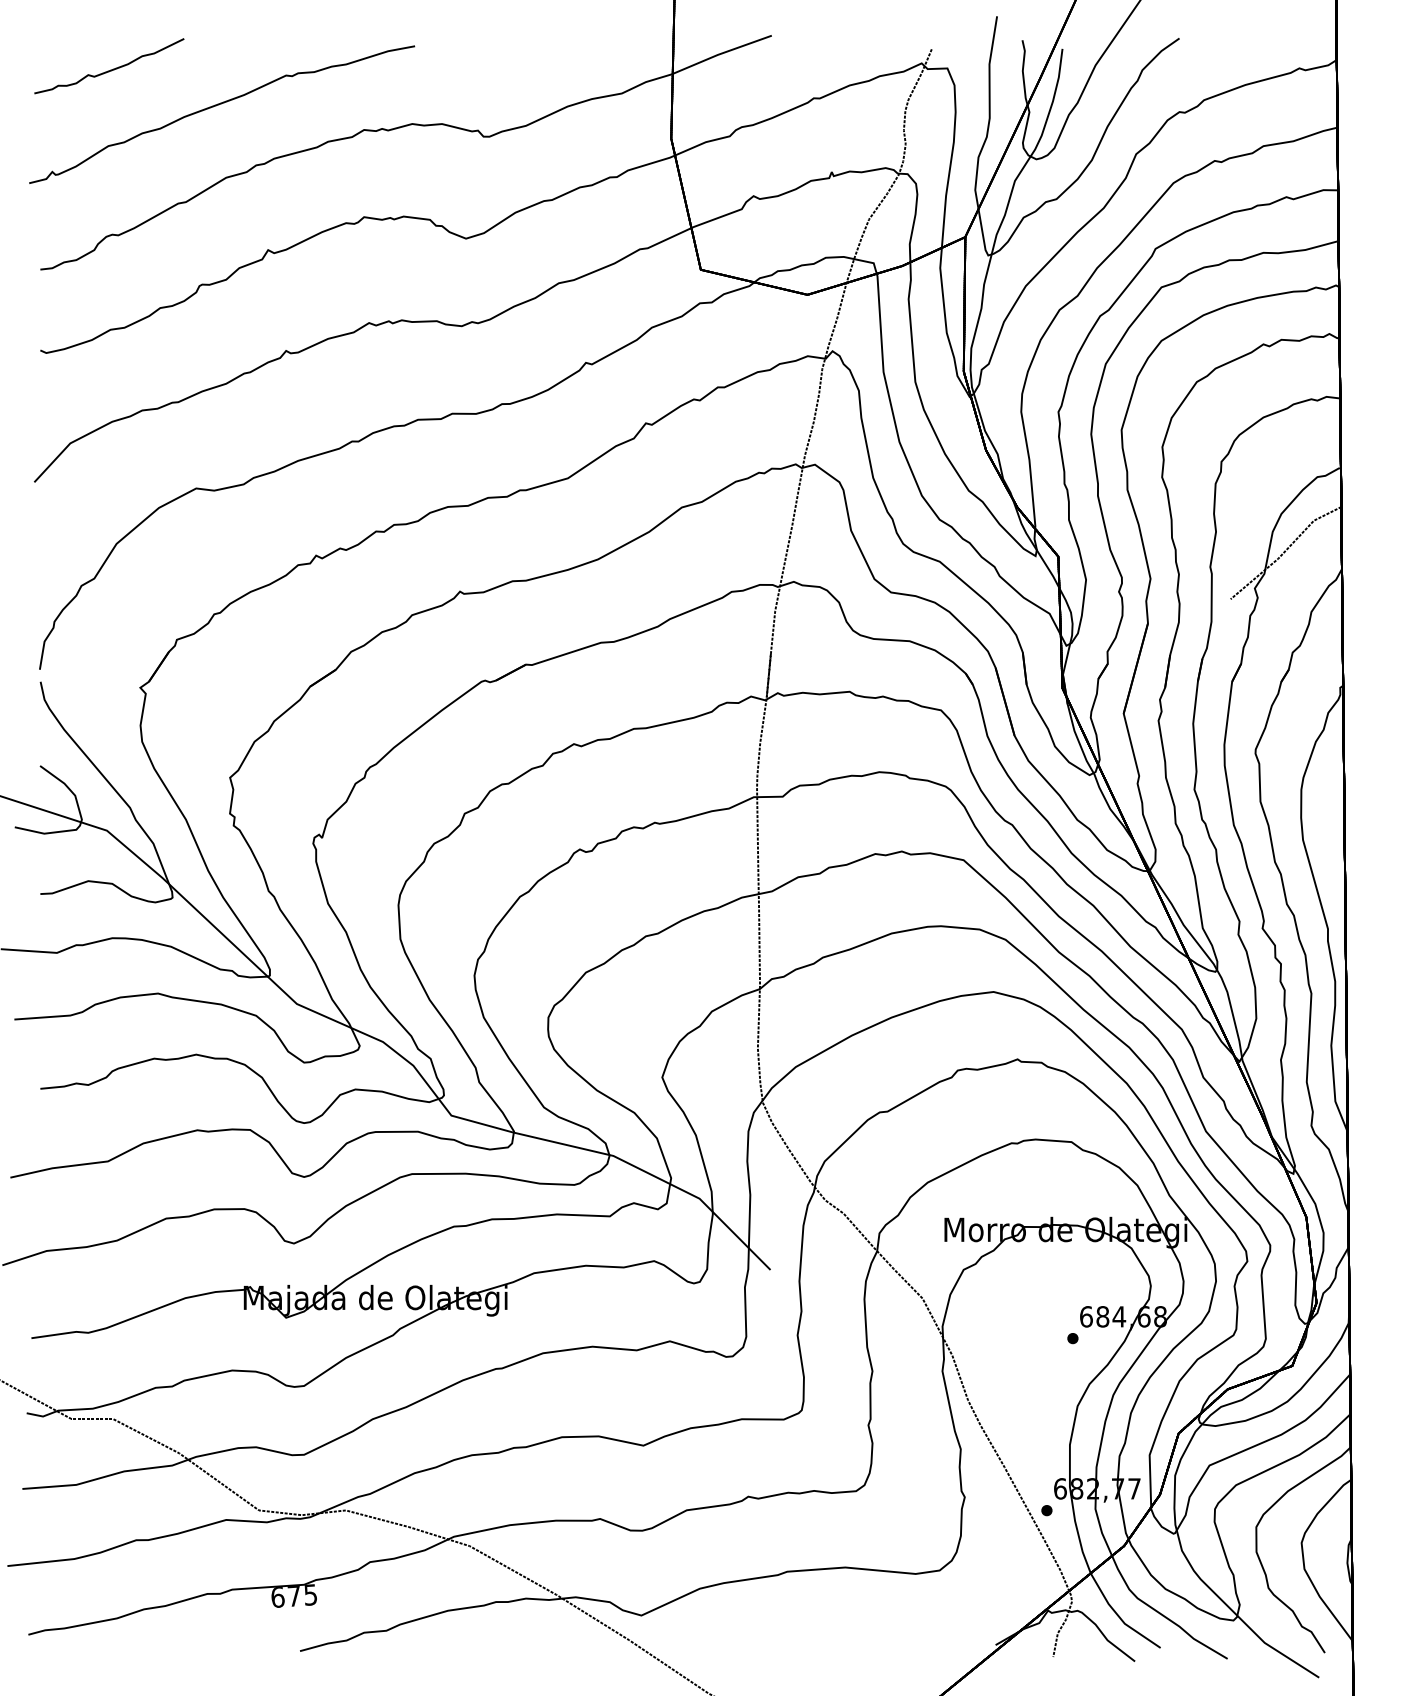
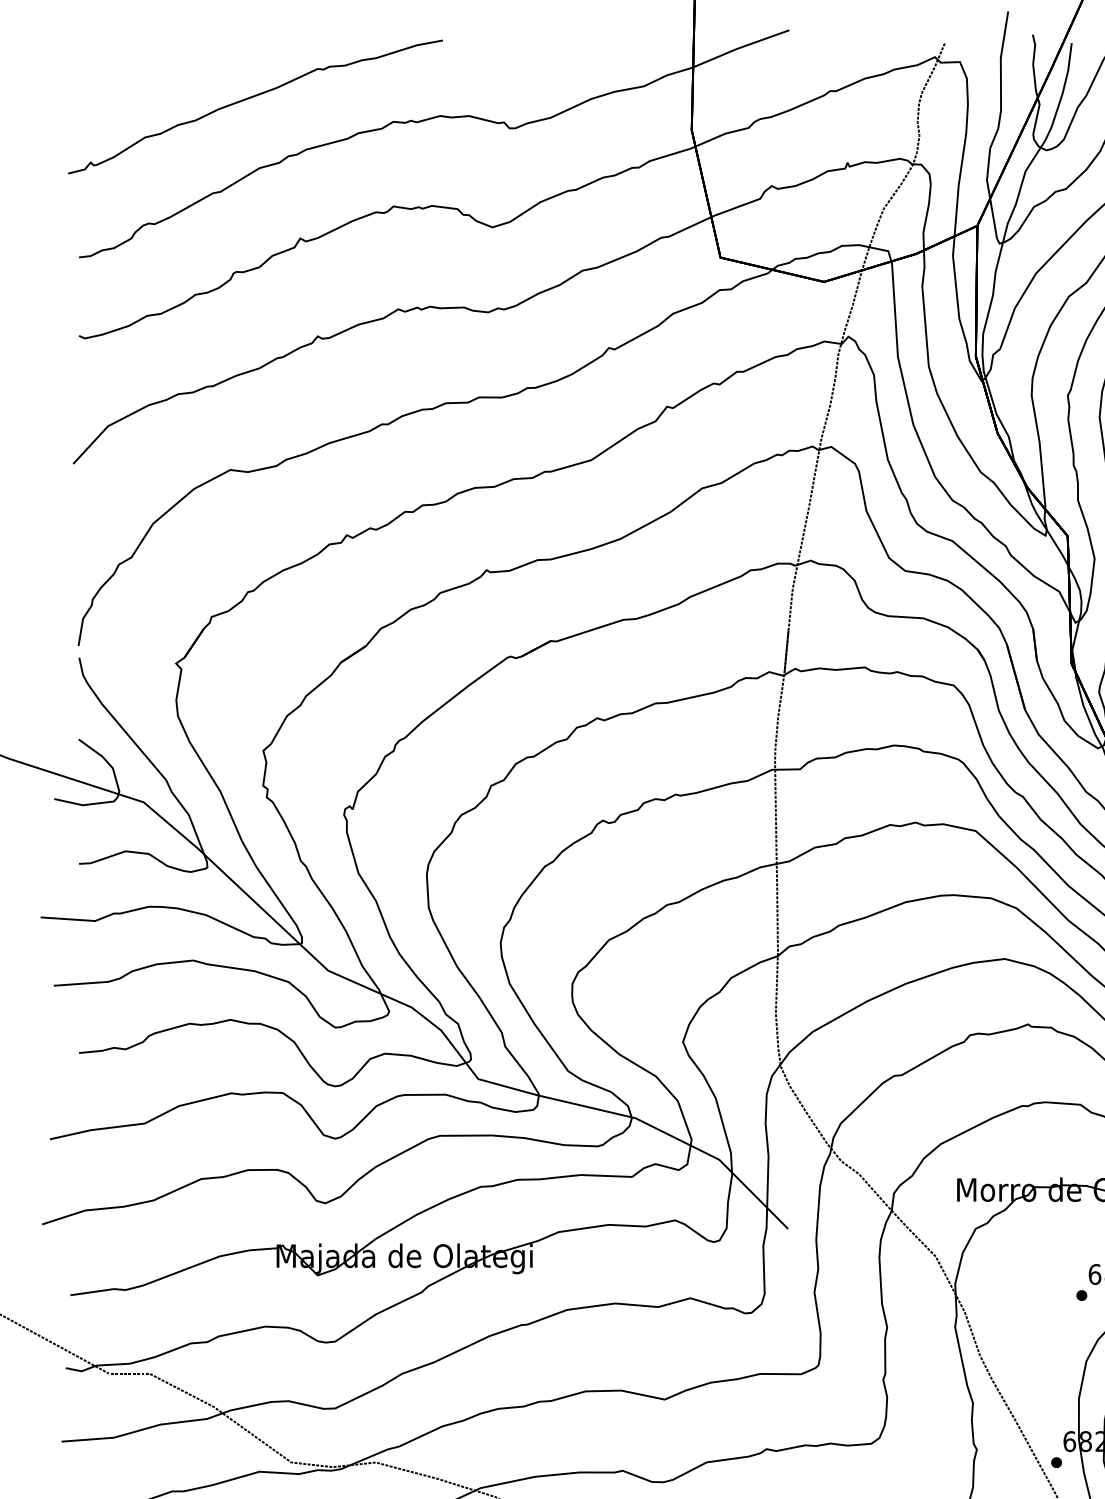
part: (109, 66) -> (146, 60), removed

